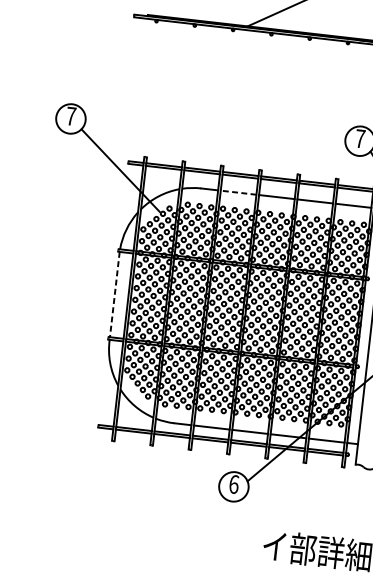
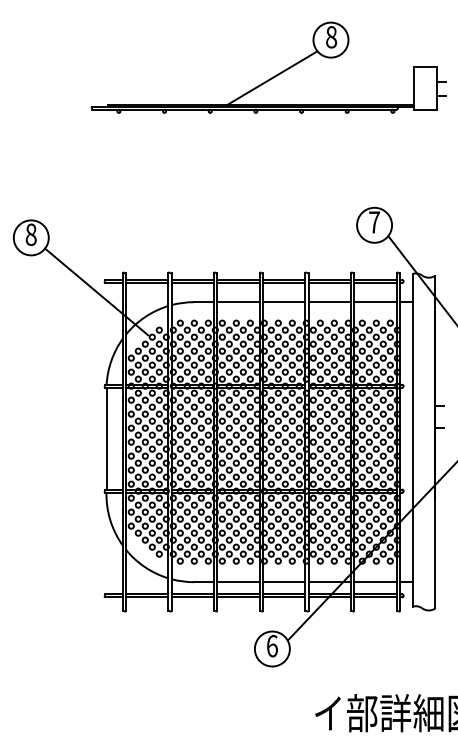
text: (70, 116) -> (30, 234), 7 -> 8
line: (238, 192) -> (238, 302), dashed -> solid
line: (114, 294) -> (106, 438), dashed -> solid

